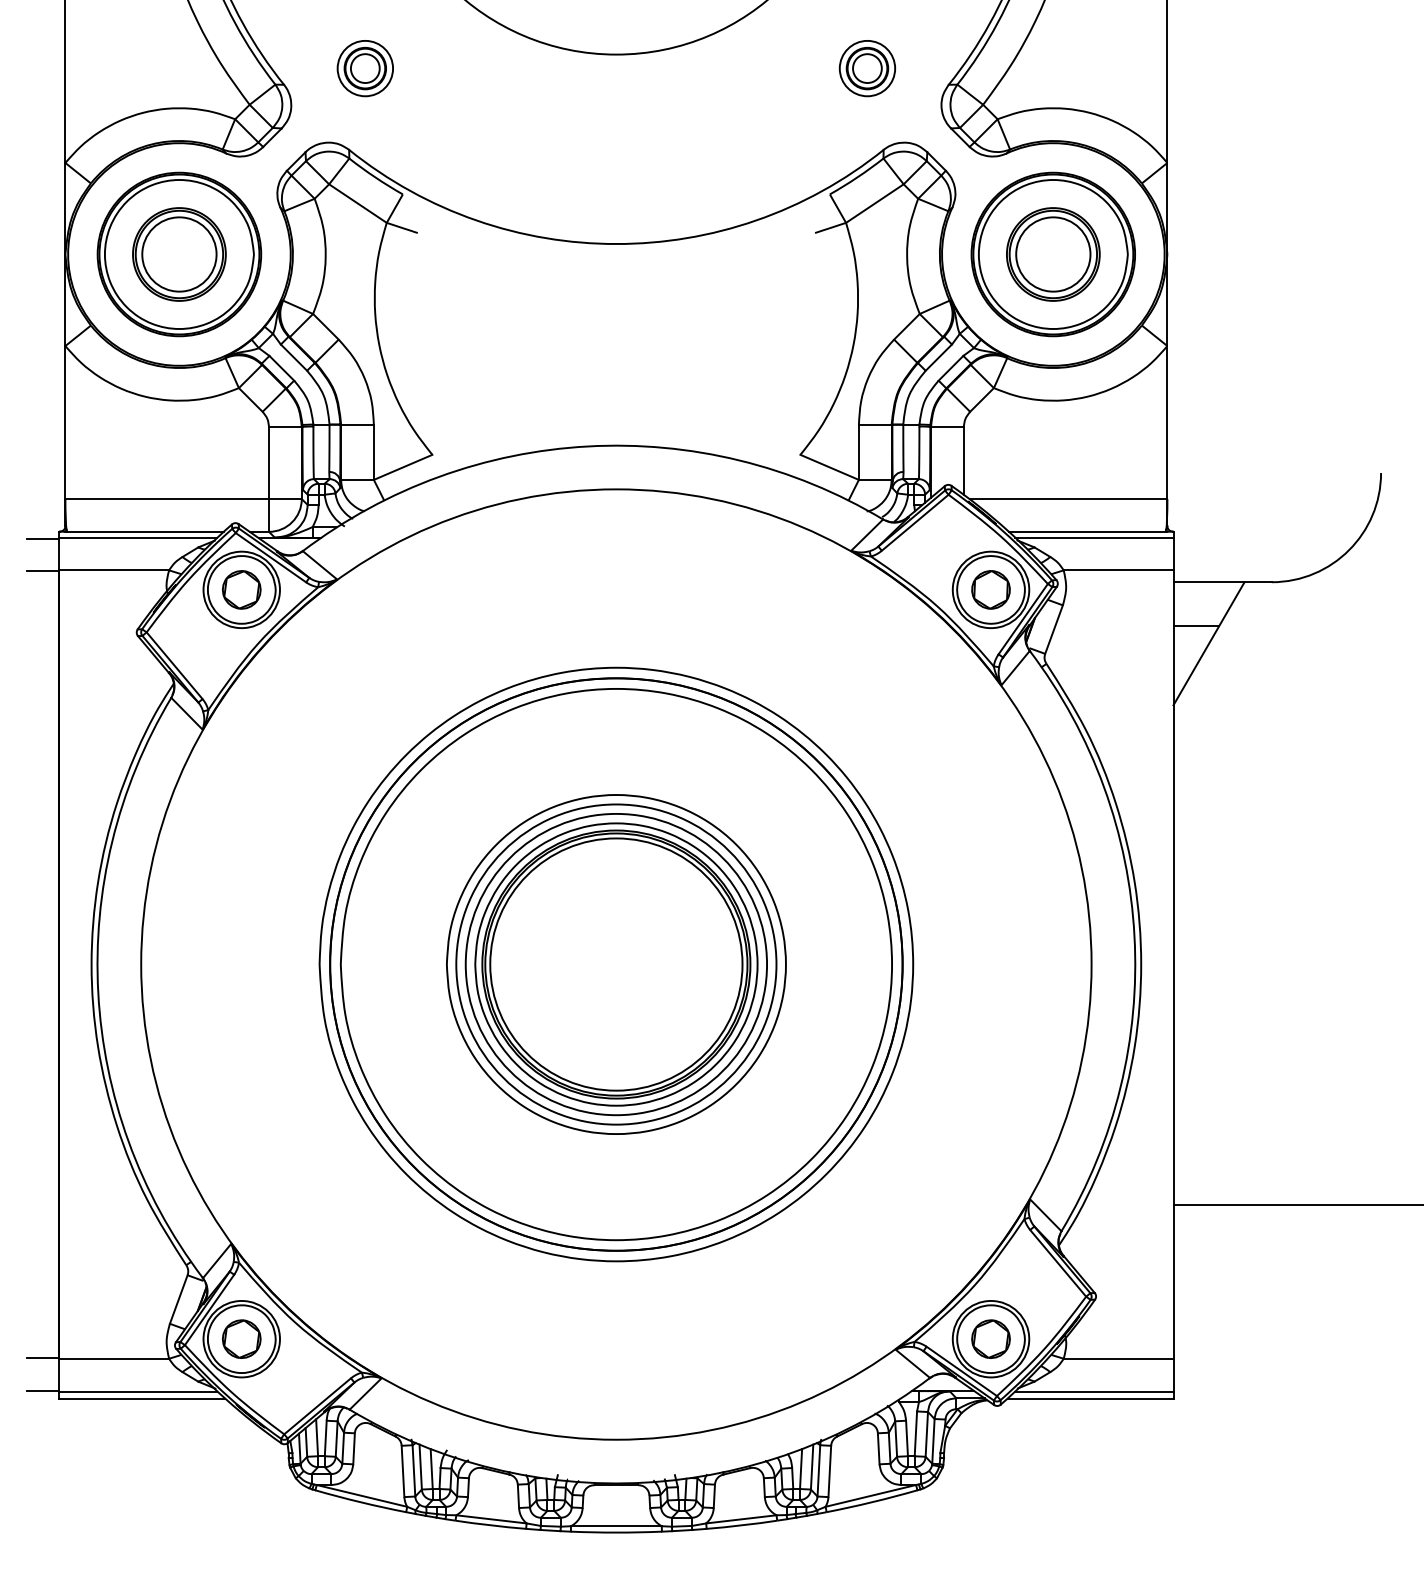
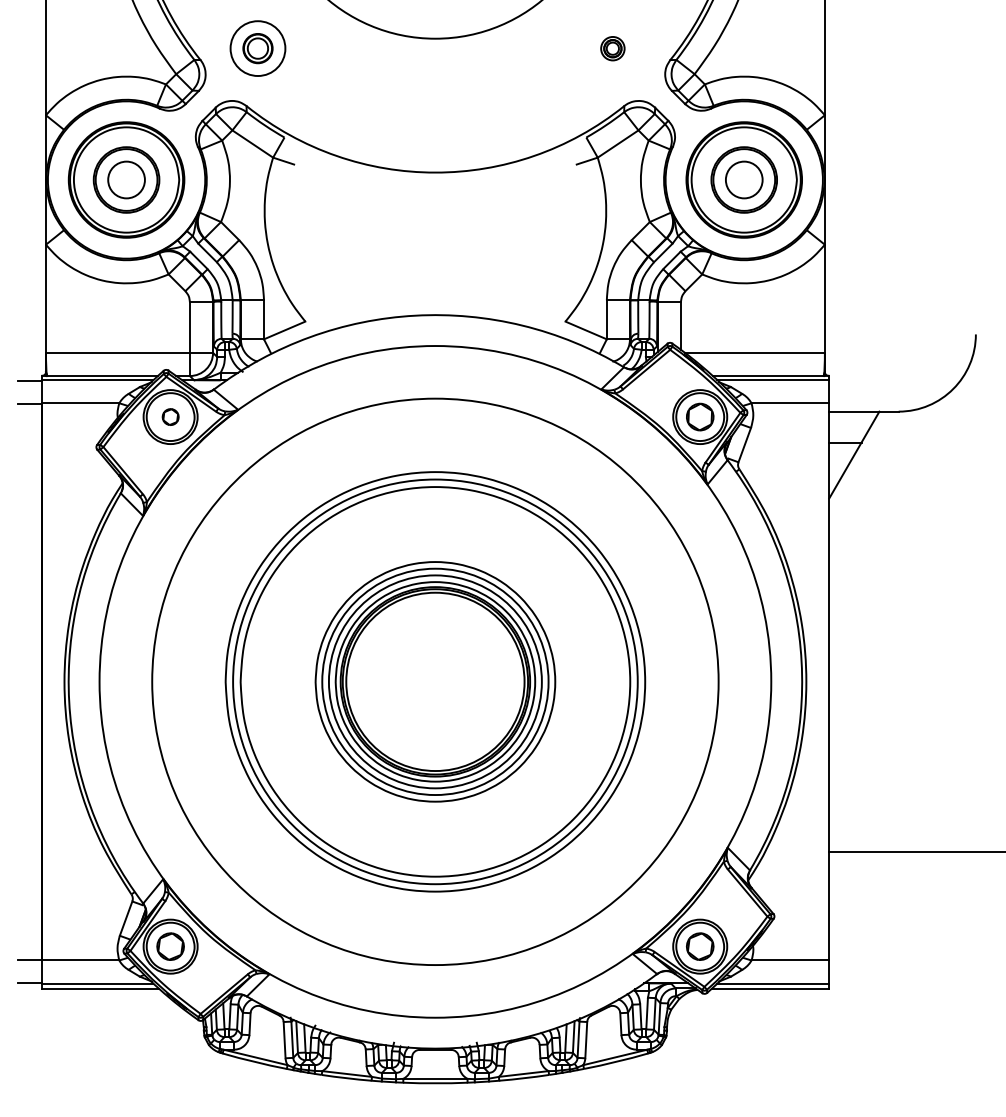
circle: (365, 68) -> (258, 48), size x1.4
part: (867, 68) -> (612, 48), size x0.6
circle: (179, 254) -> (126, 180), size x0.7
circle: (1053, 254) -> (744, 180), size x0.7
part: (241, 589) -> (170, 416), size x0.6
circle: (616, 964) -> (435, 681), size x1.4

